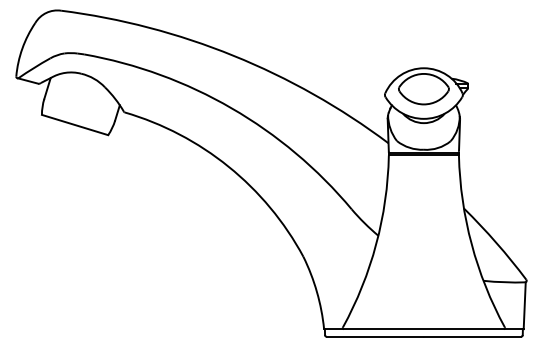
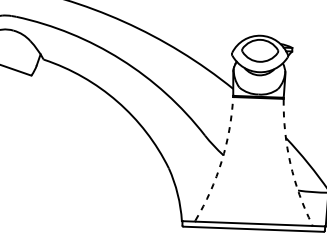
arc: (376, 244) -> (221, 161), solid -> dashed
arc: (471, 244) -> (290, 164), solid -> dashed

